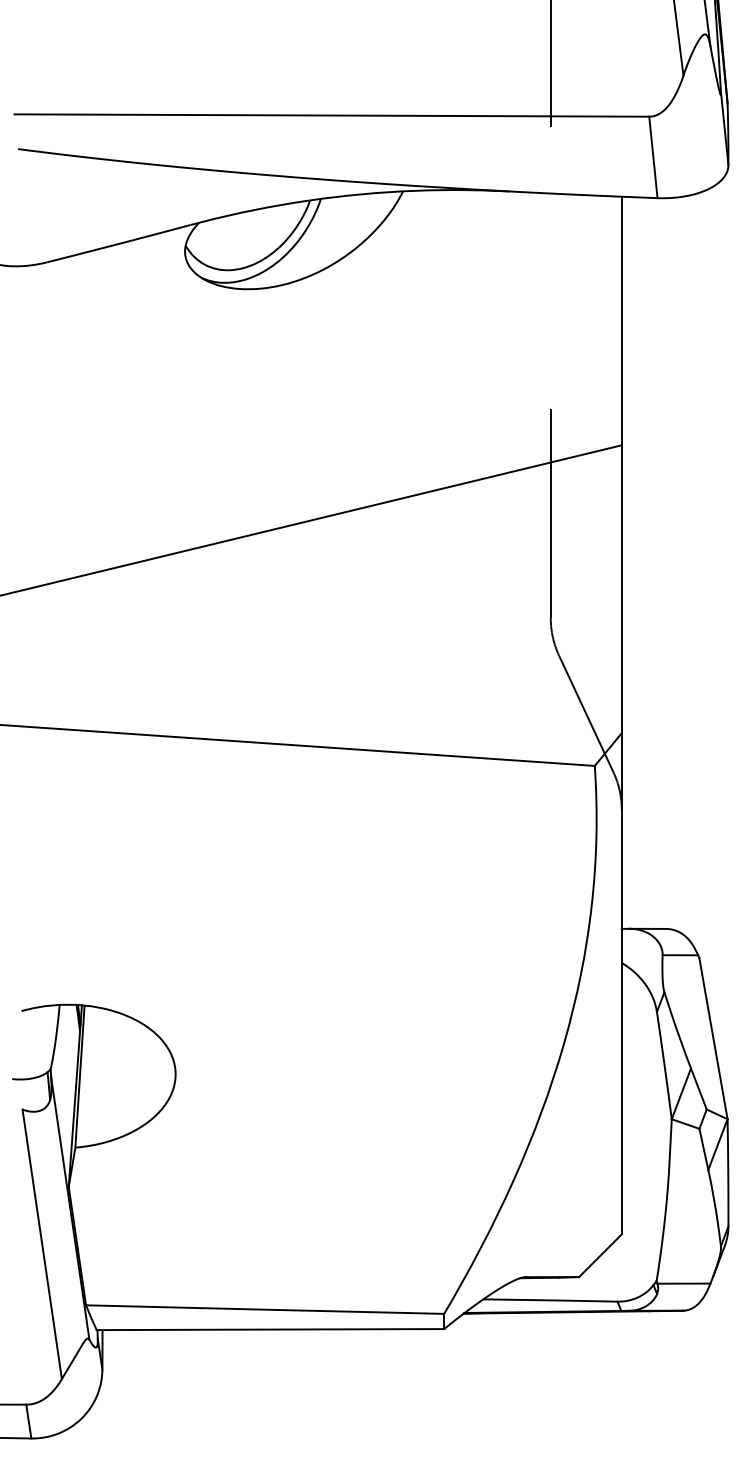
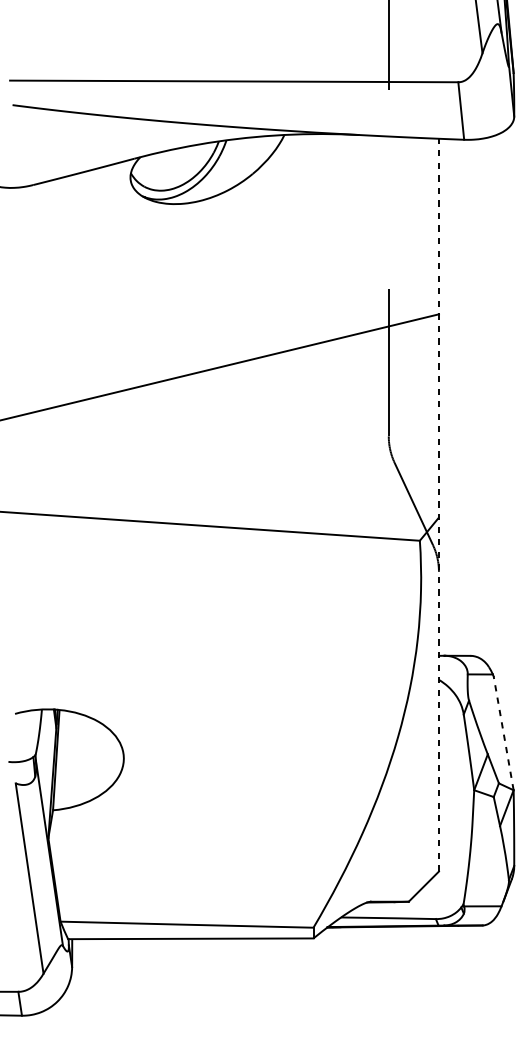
line: (621, 715) -> (438, 505), solid -> dashed
line: (713, 1038) -> (503, 733), solid -> dashed

